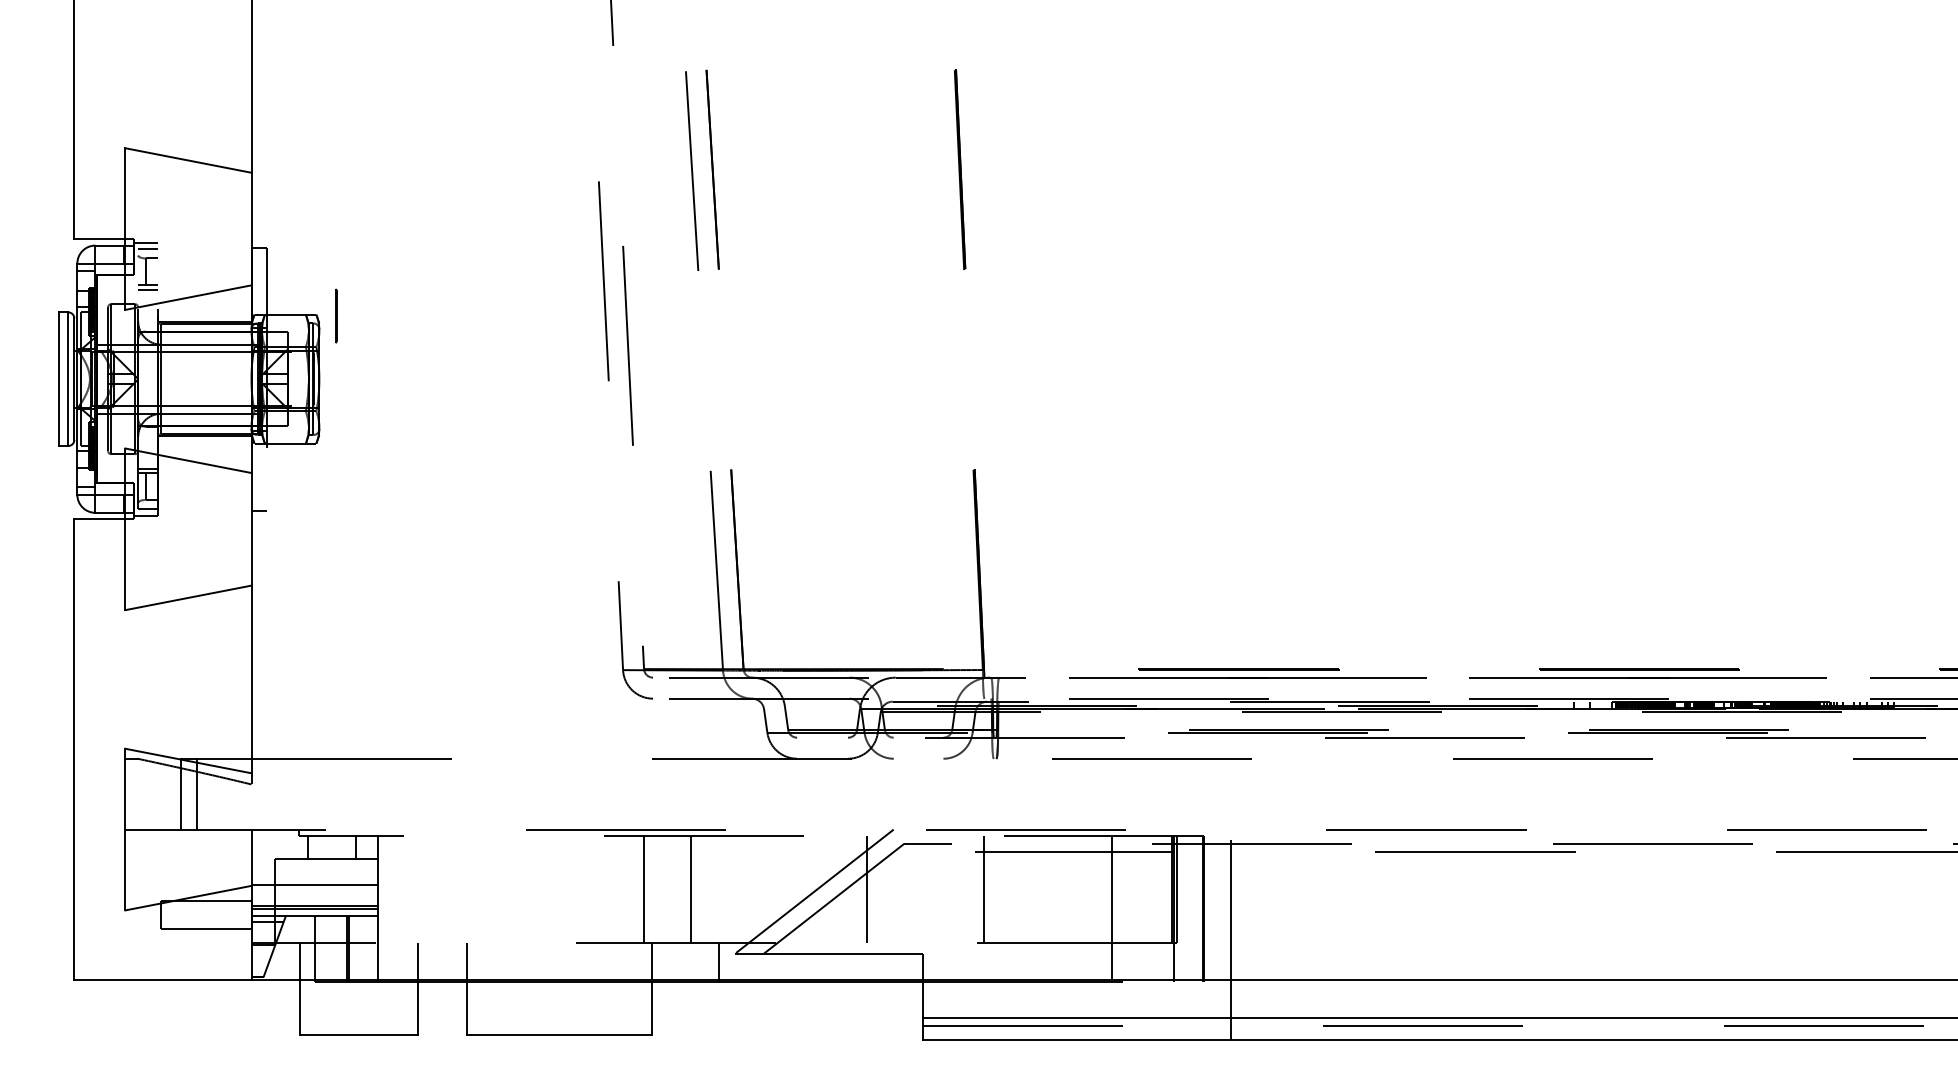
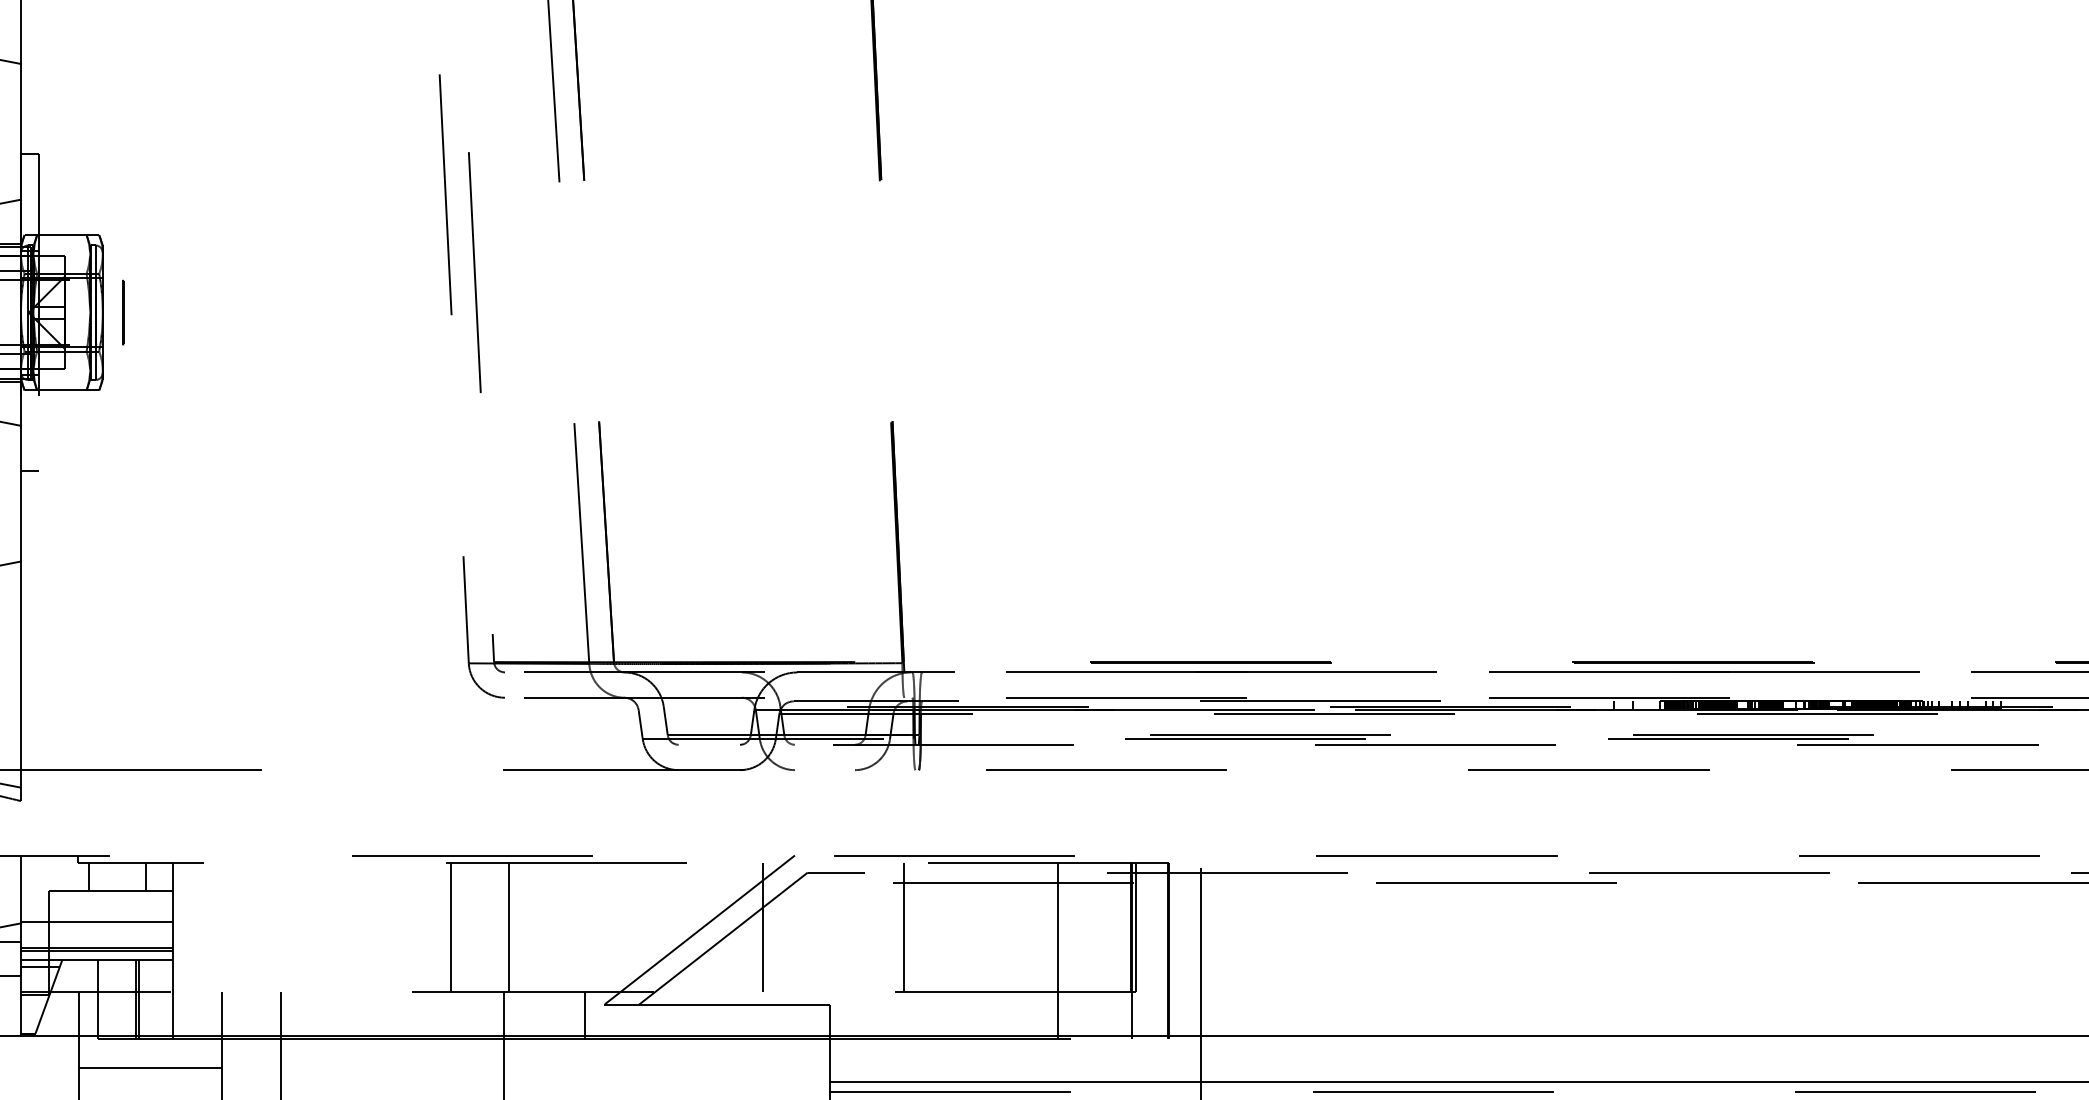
line: (336, 315) -> (123, 311), moved
line: (643, 889) -> (450, 927), moved
line: (691, 889) -> (509, 927), moved
line: (358, 1005) -> (149, 1067), added

